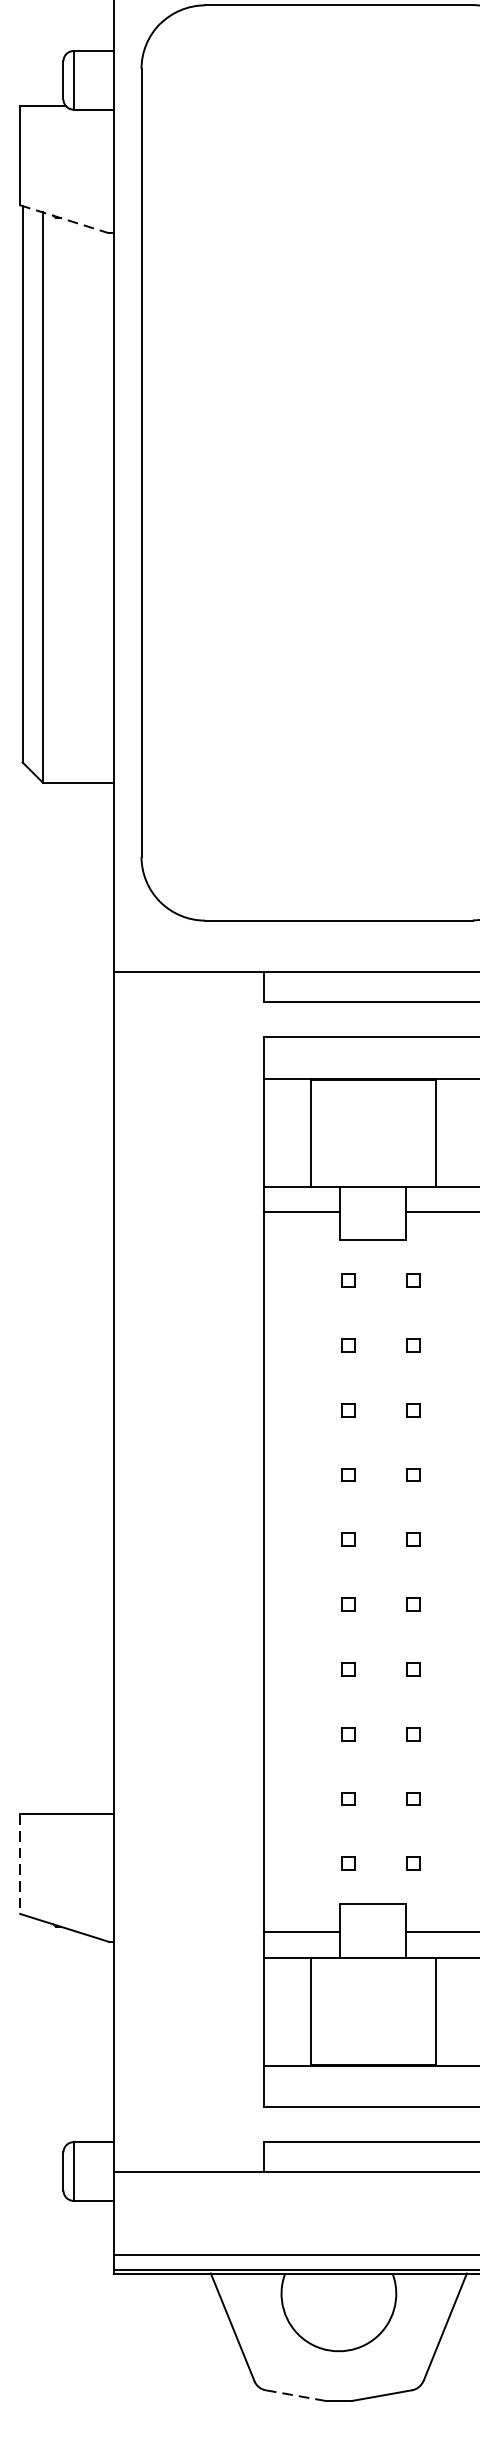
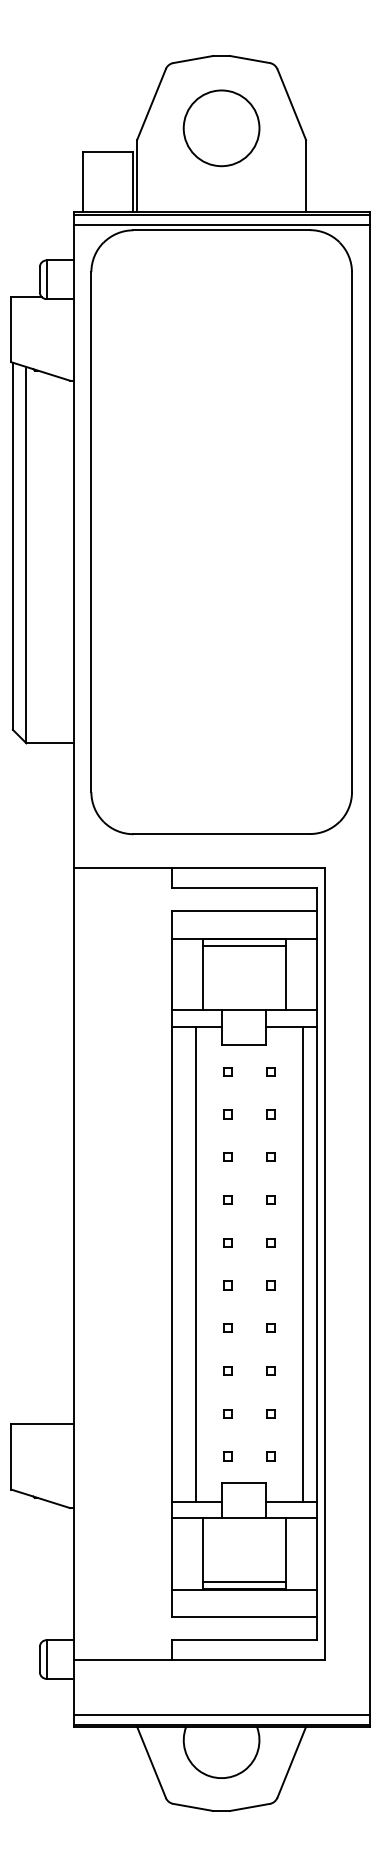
line: (64, 219) -> (40, 371), dashed -> solid
line: (373, 1089) -> (244, 945), added
line: (299, 1571) -> (195, 1263), added
line: (461, 1571) -> (302, 1263), added
line: (20, 1863) -> (11, 1456), dashed -> solid
line: (373, 2054) -> (244, 1582), added
line: (296, 2395) -> (193, 1807), dashed -> solid

